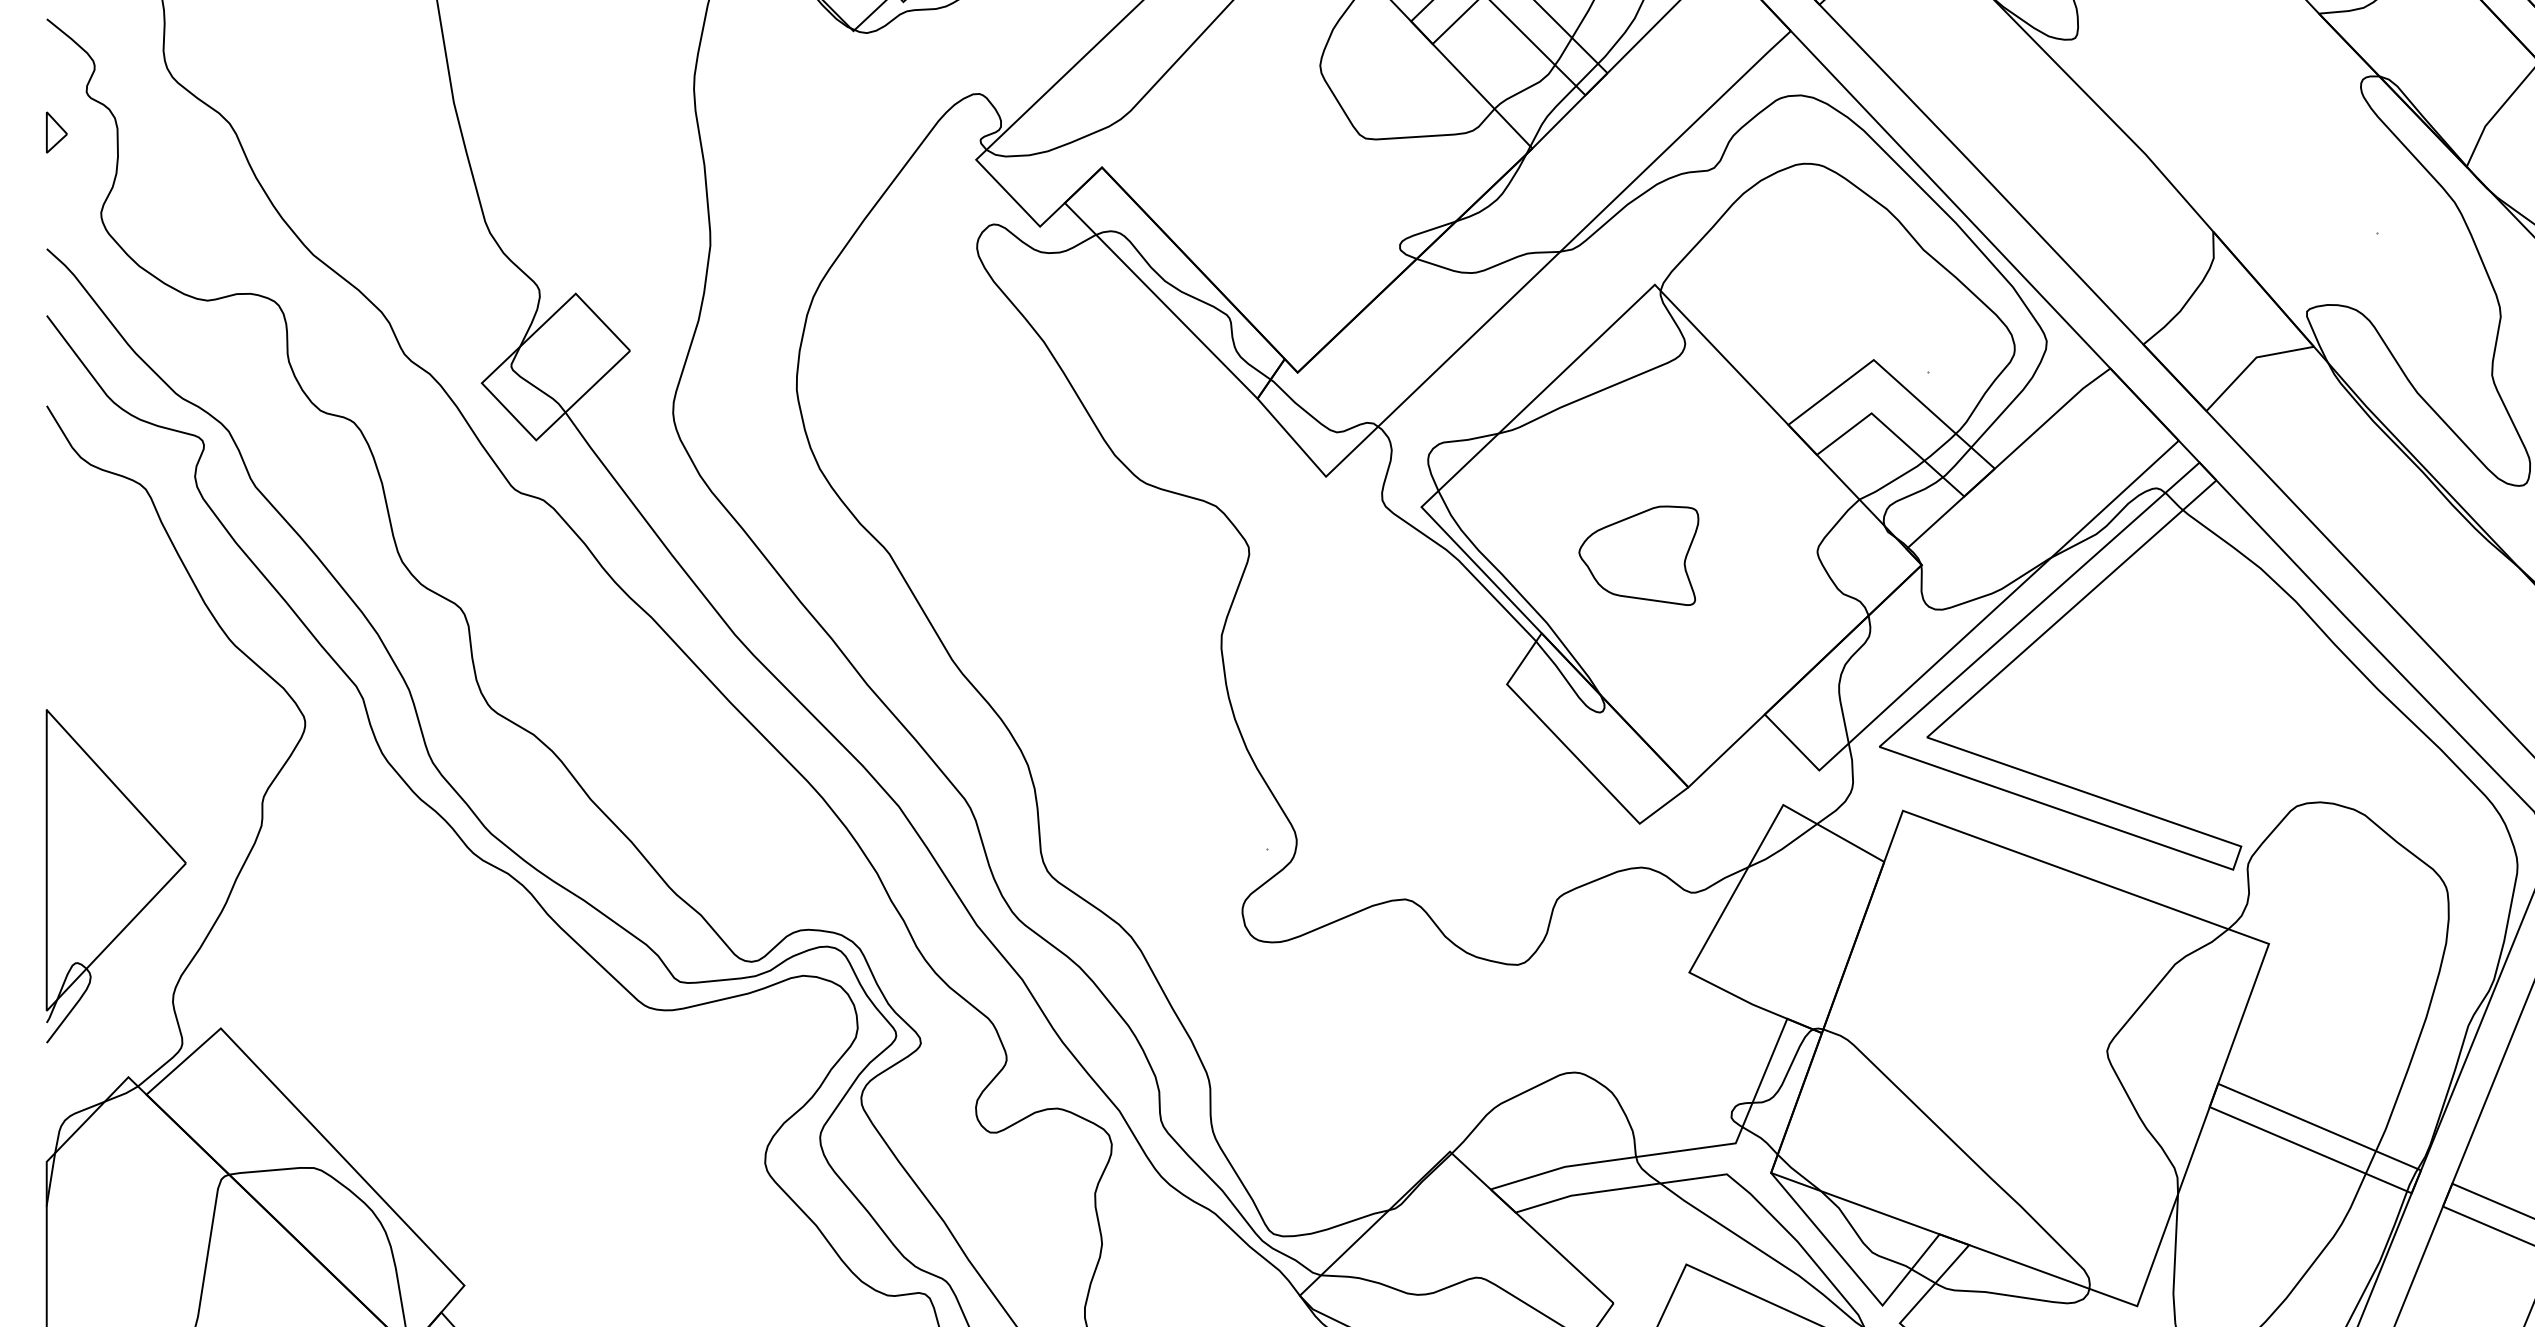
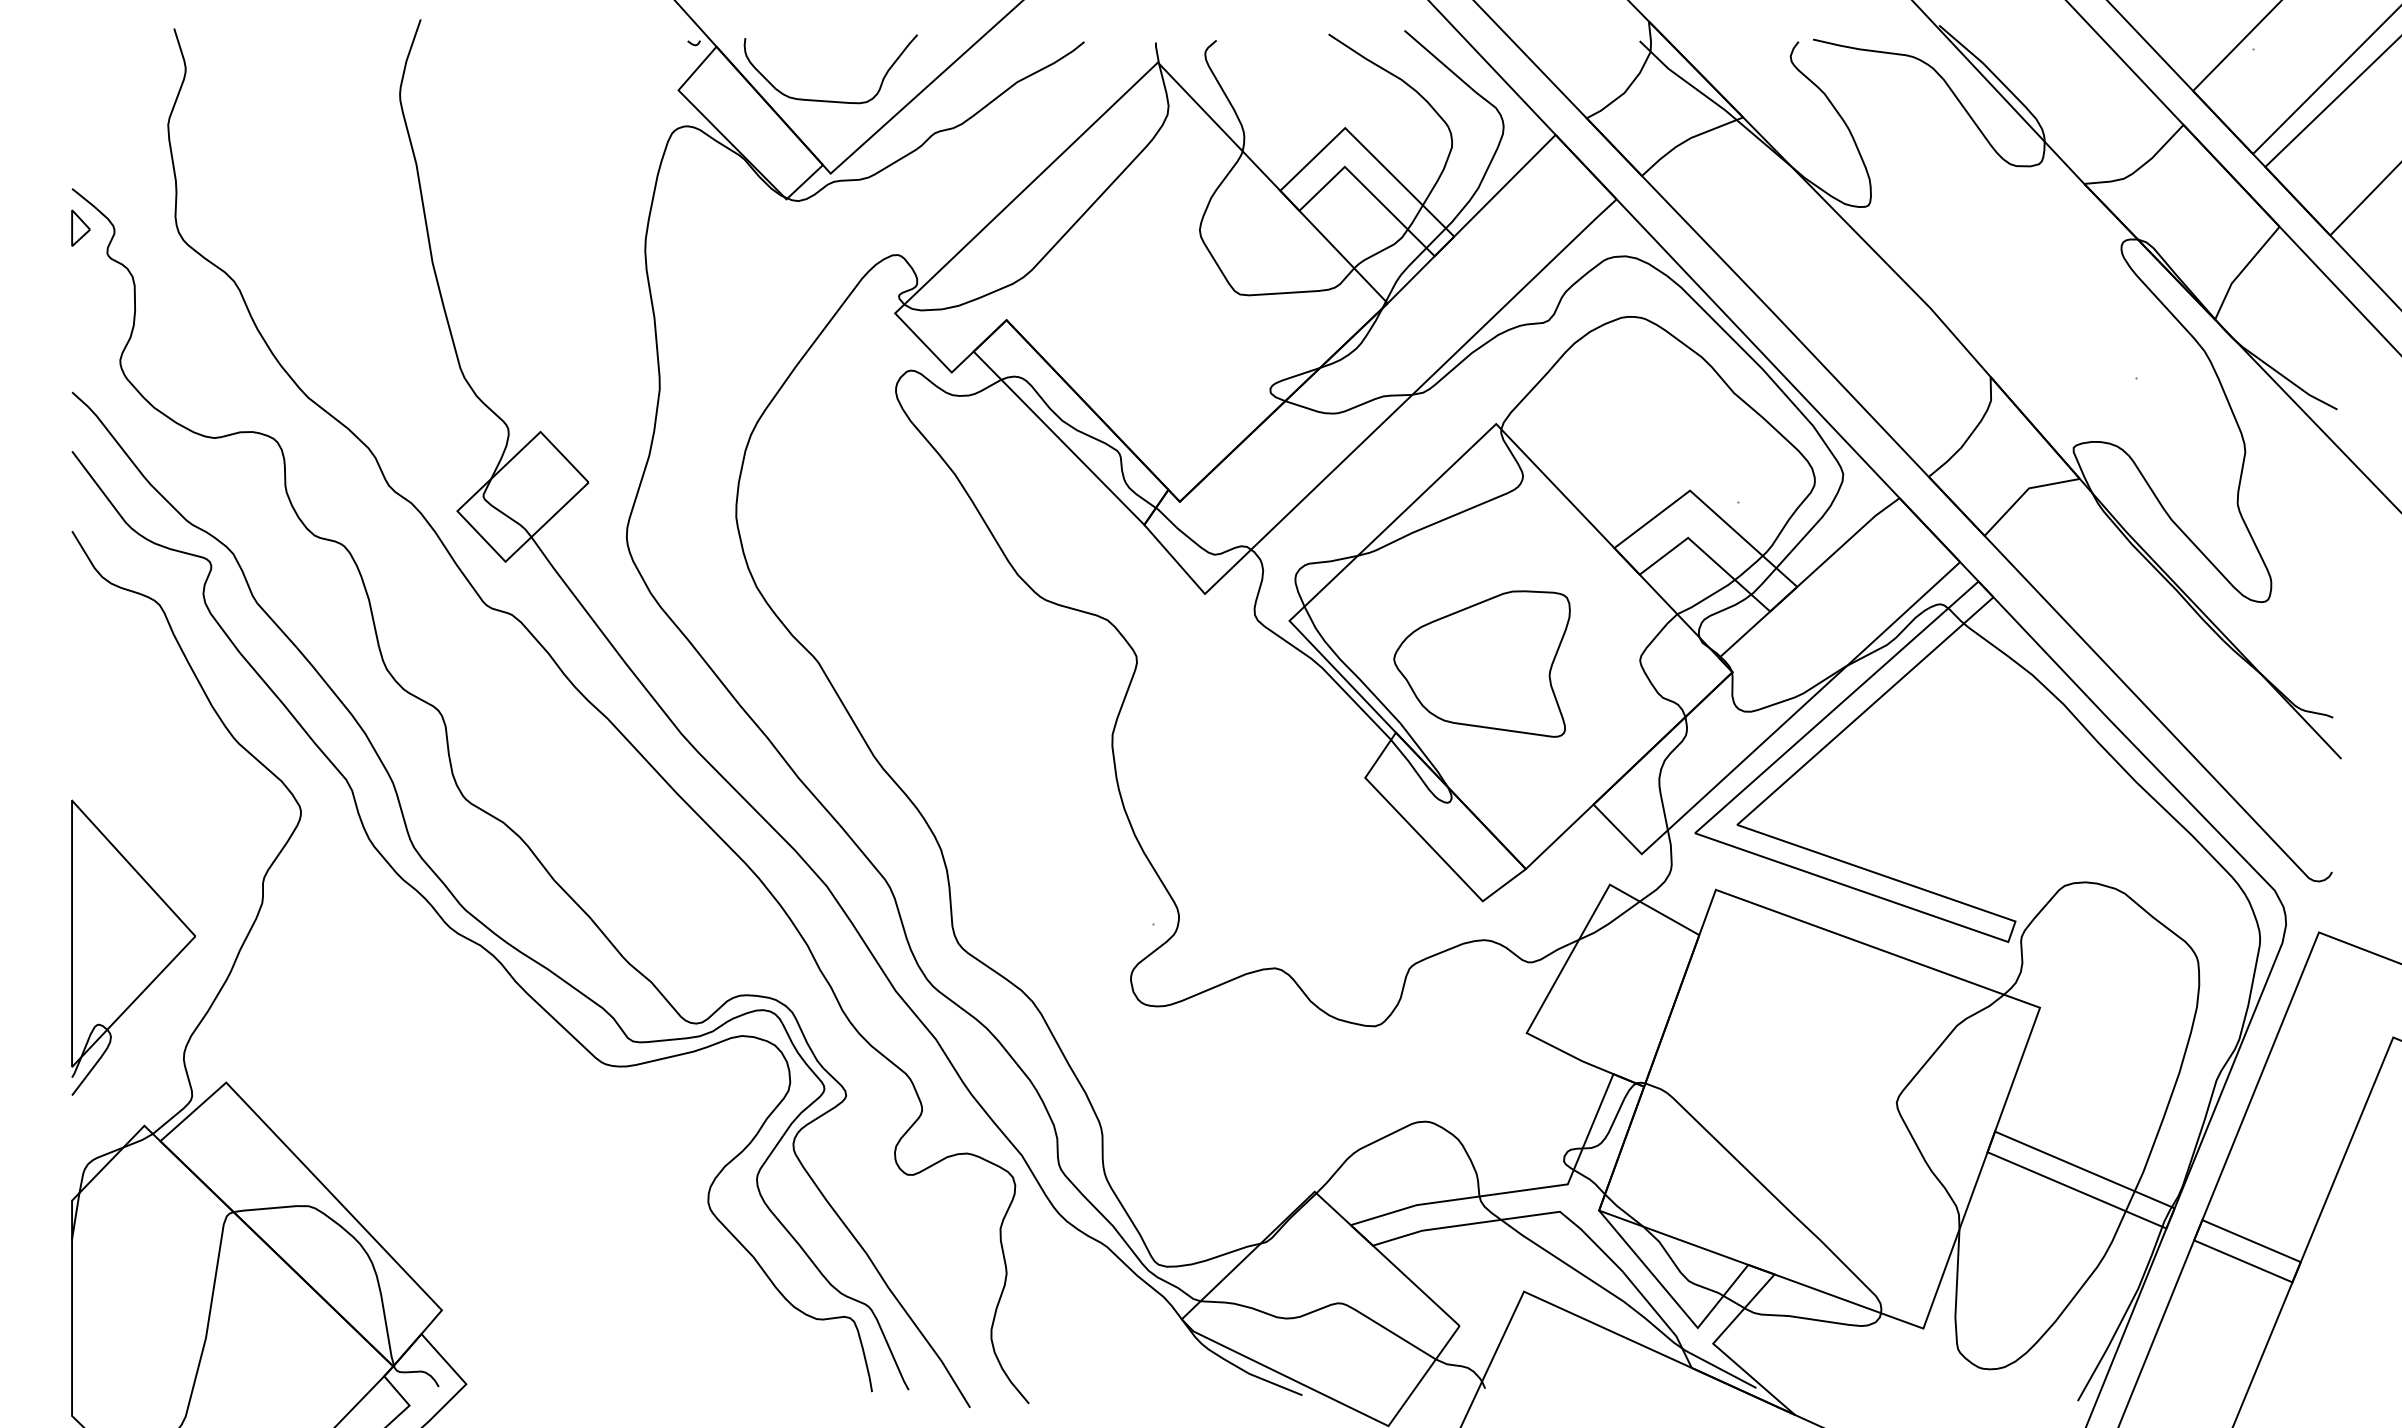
part: (56, 131) -> (80, 227), moved
part: (1638, 555) -> (1481, 663), size x1.67

